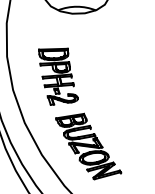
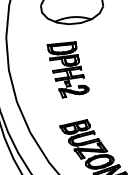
part: (58, 76) -> (68, 69), moved

